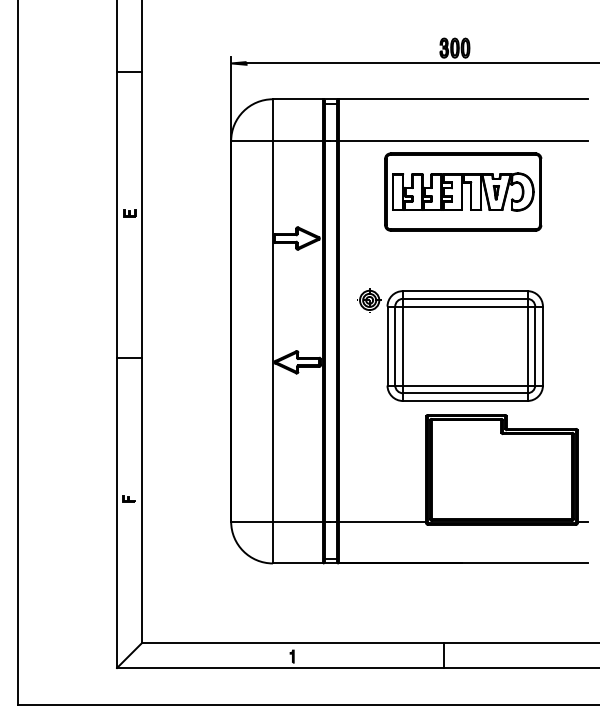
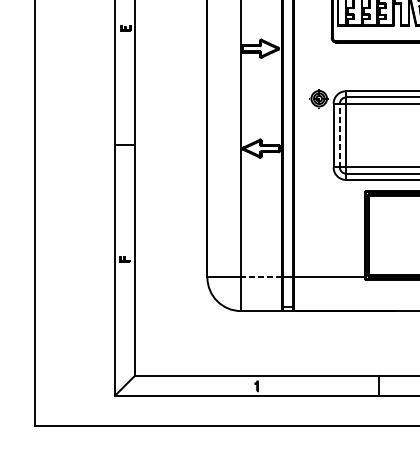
line: (395, 345) -> (340, 135), solid -> dashed
line: (297, 521) -> (260, 277), solid -> dashed

